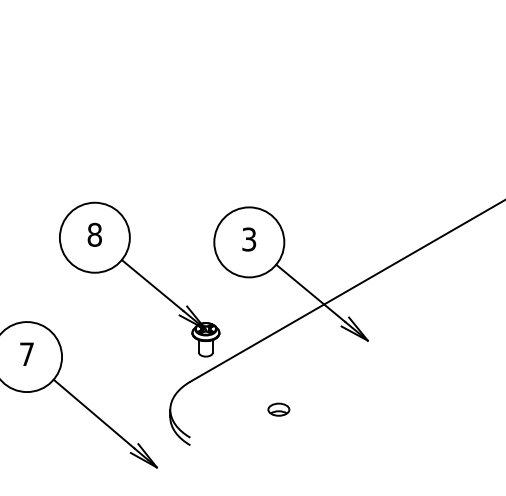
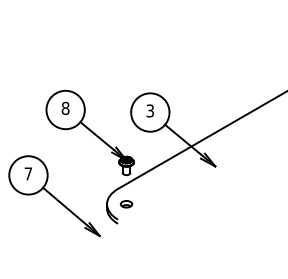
part: (278, 410) -> (126, 204), moved

